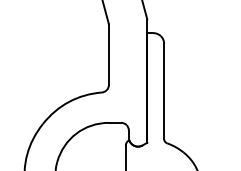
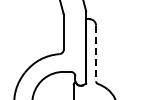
line: (164, 91) -> (96, 53), solid -> dashed

